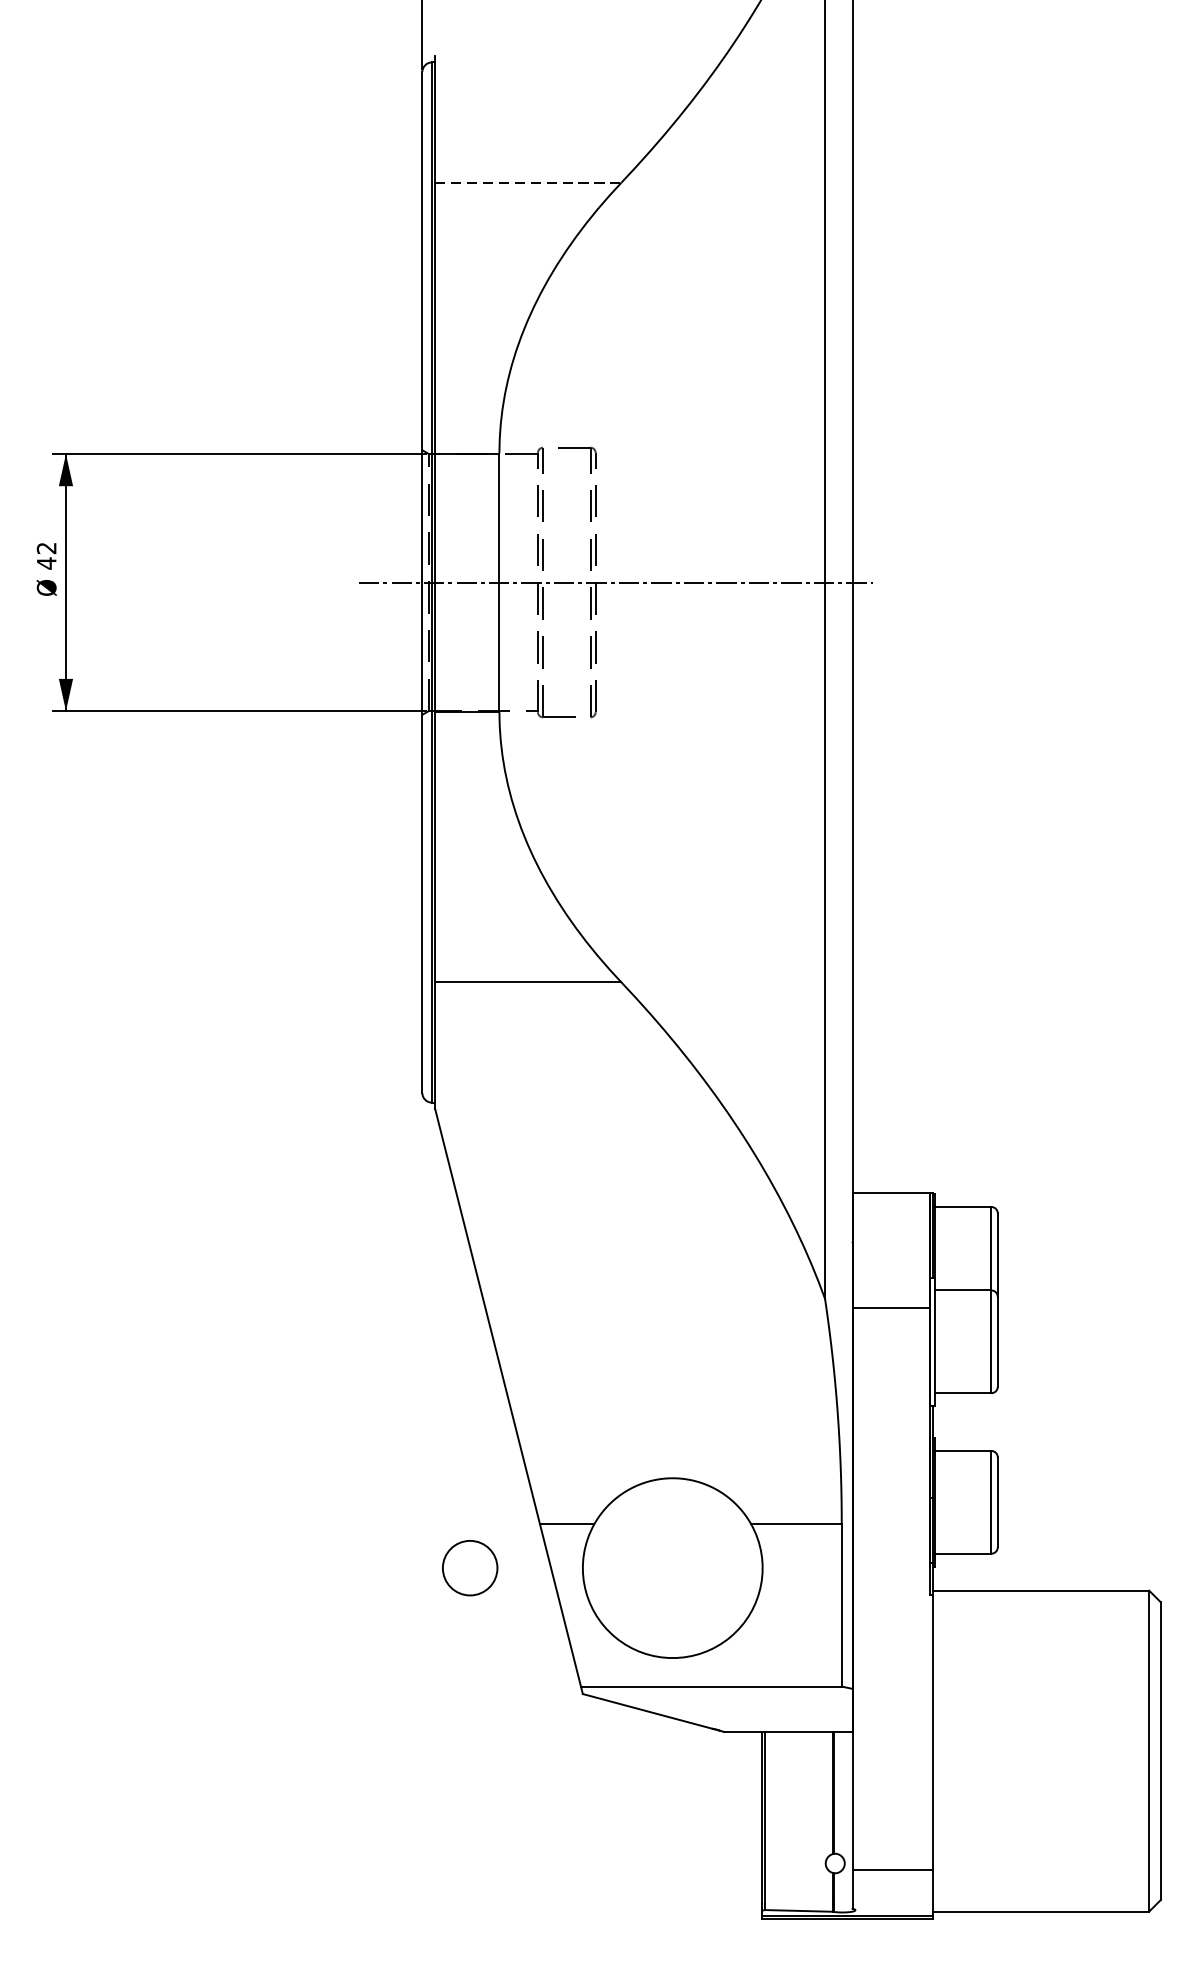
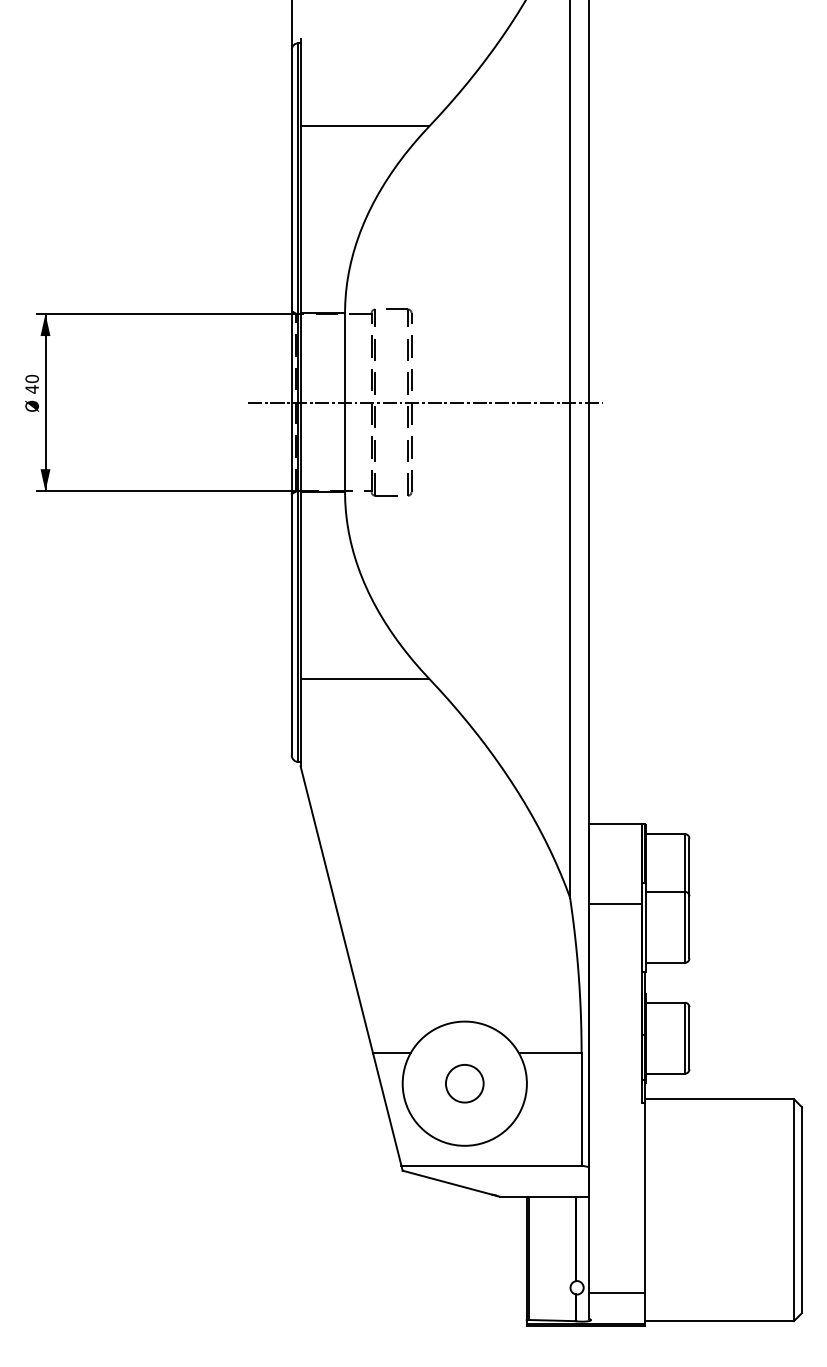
line: (529, 182) -> (365, 126), dashed -> solid
text: (45, 547) -> (31, 378), 42 -> 40
circle: (469, 1567) -> (464, 1083), moved

